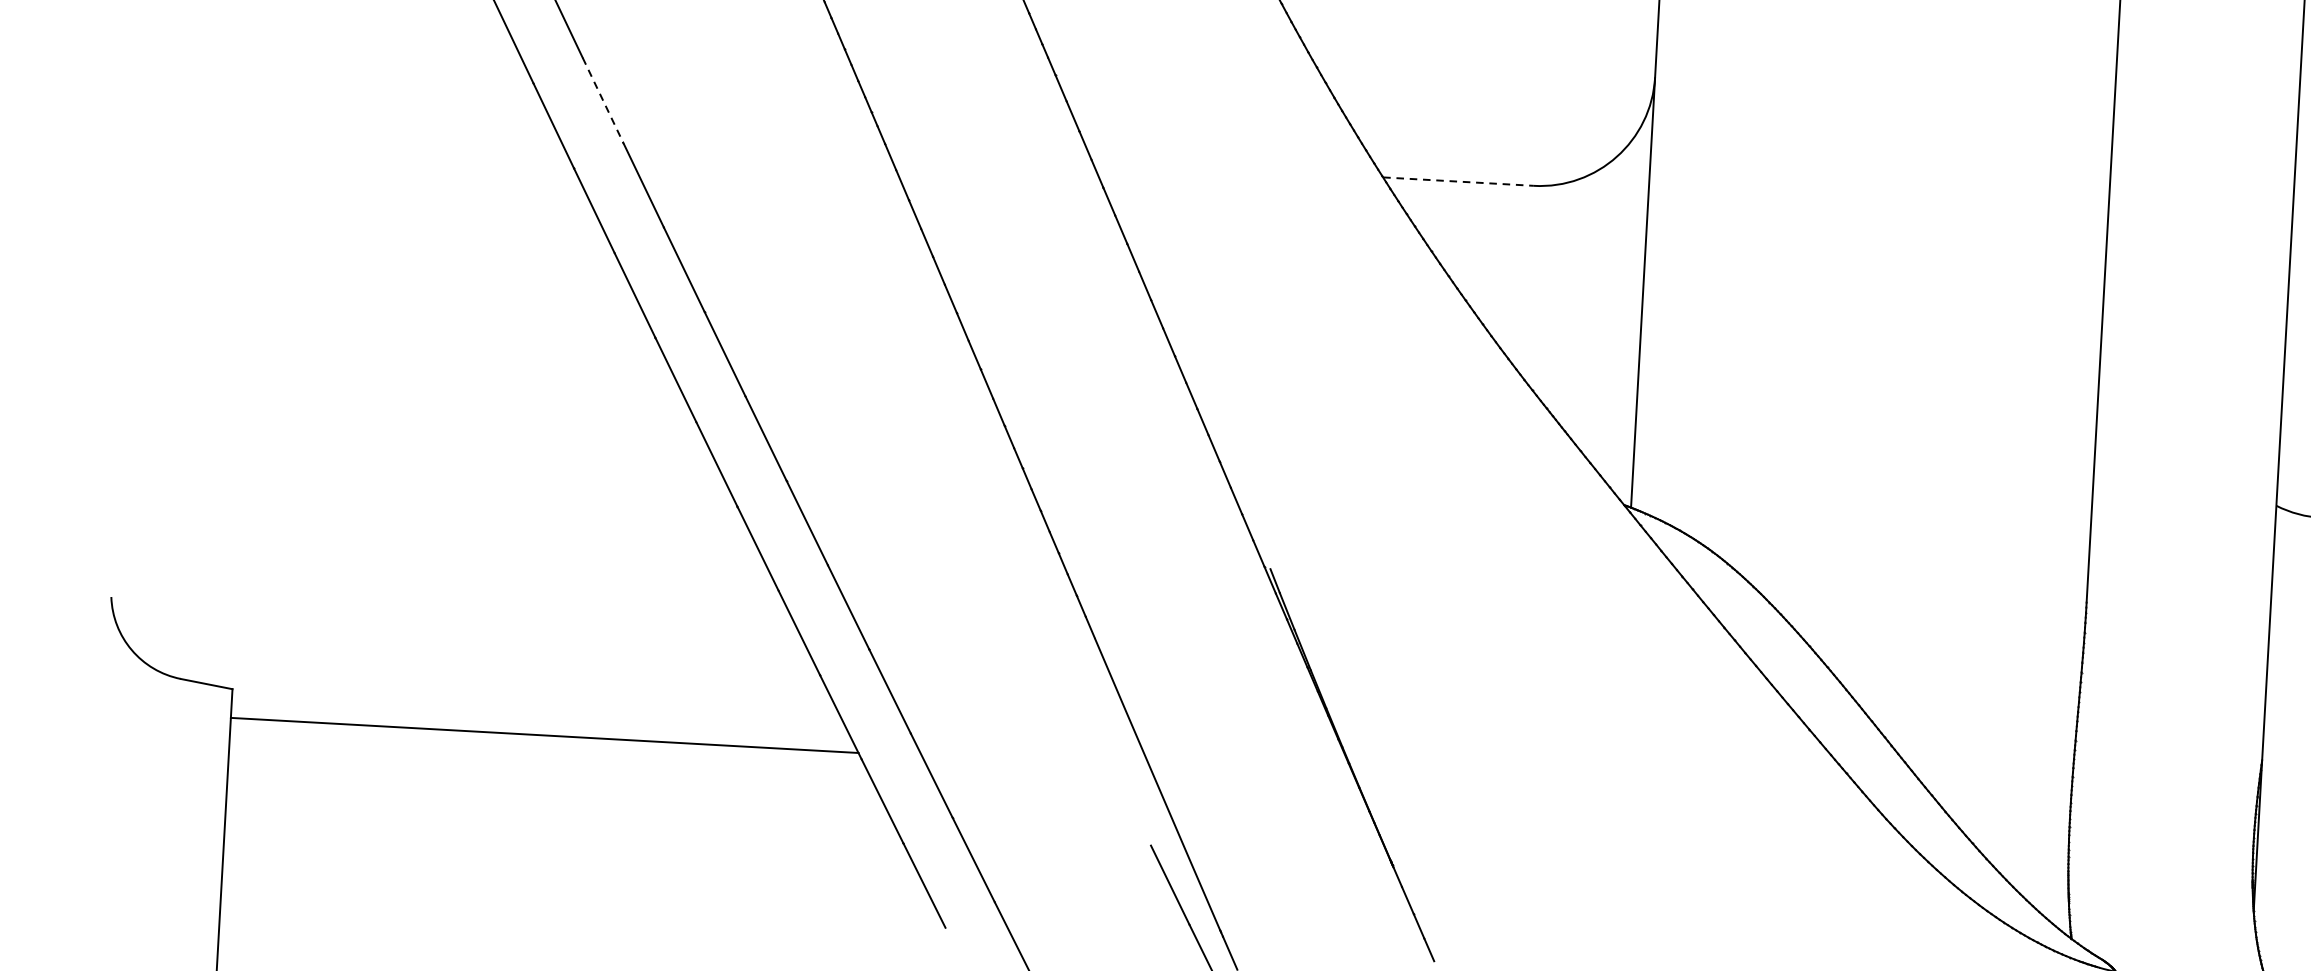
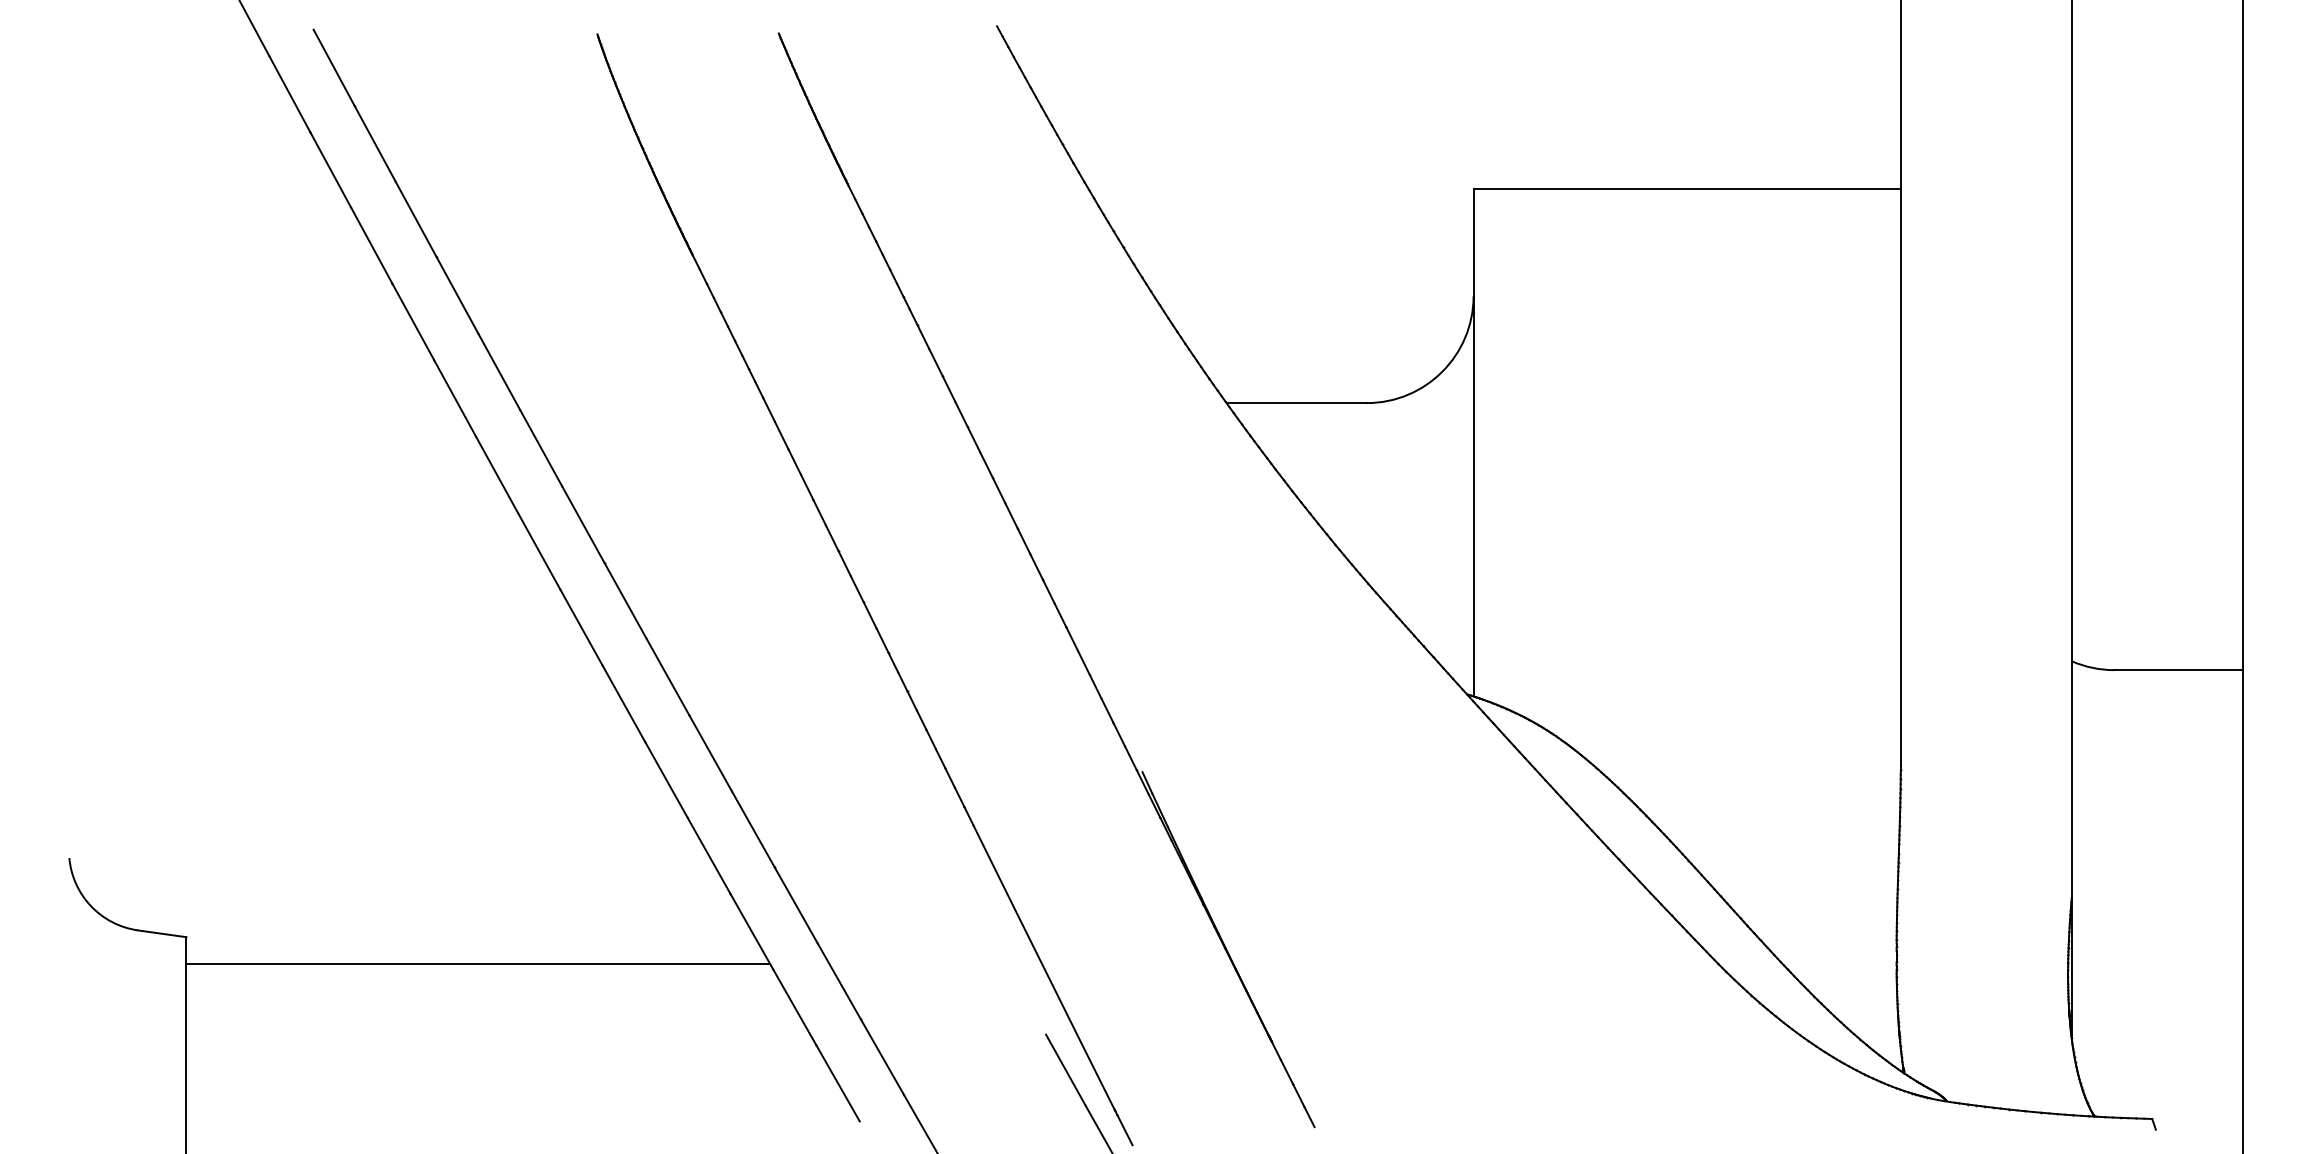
line: (603, 100) -> (499, 372), dashed -> solid
line: (1459, 182) -> (1297, 403), dashed -> solid

